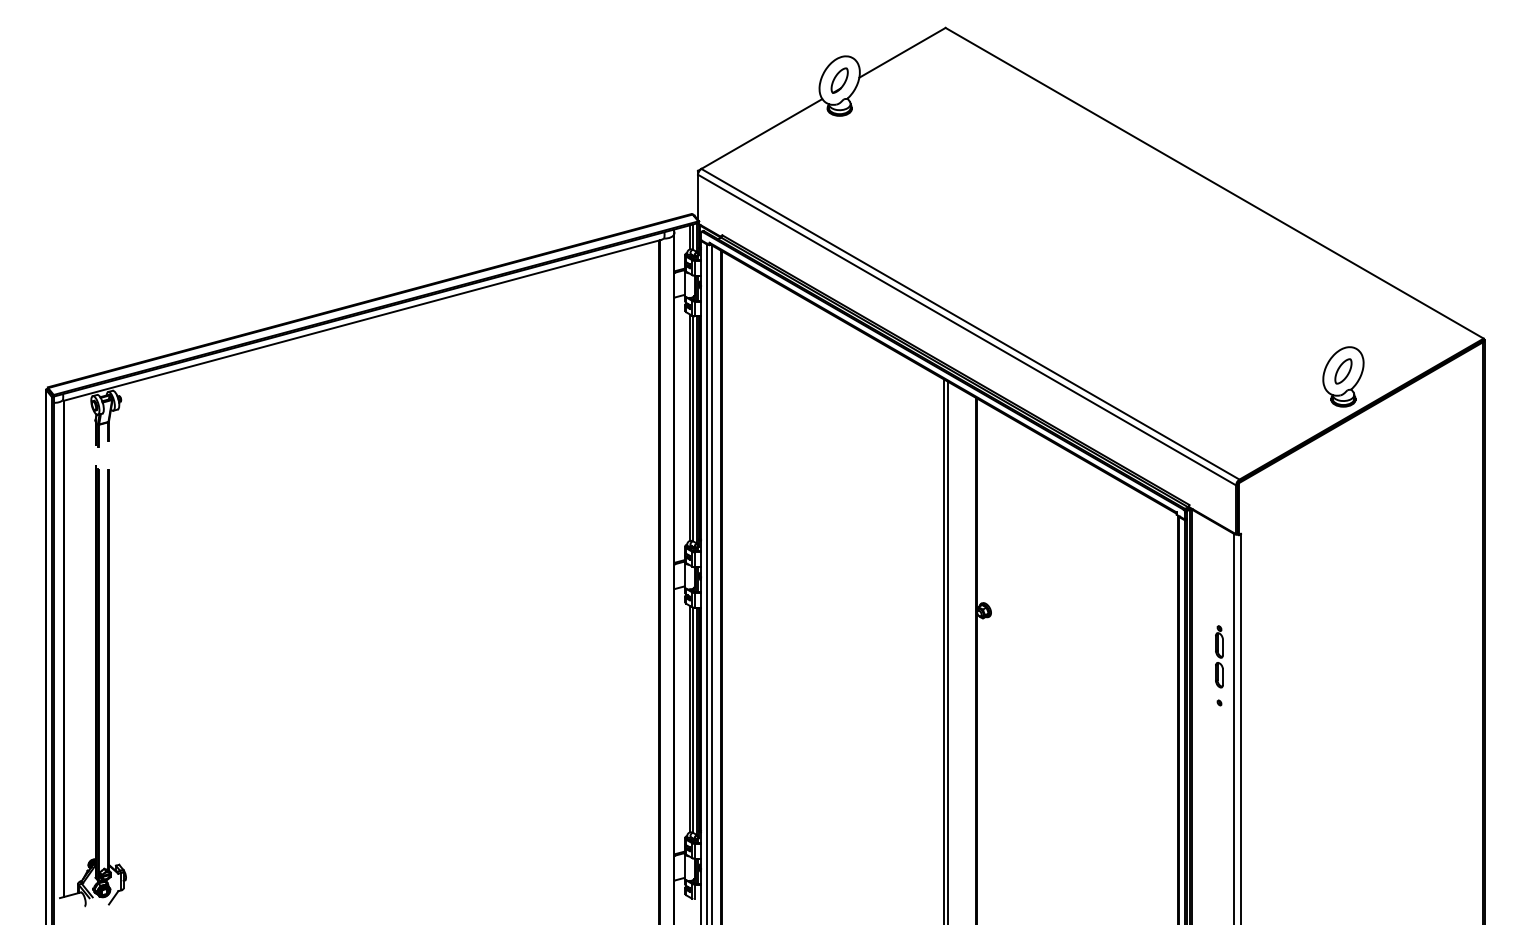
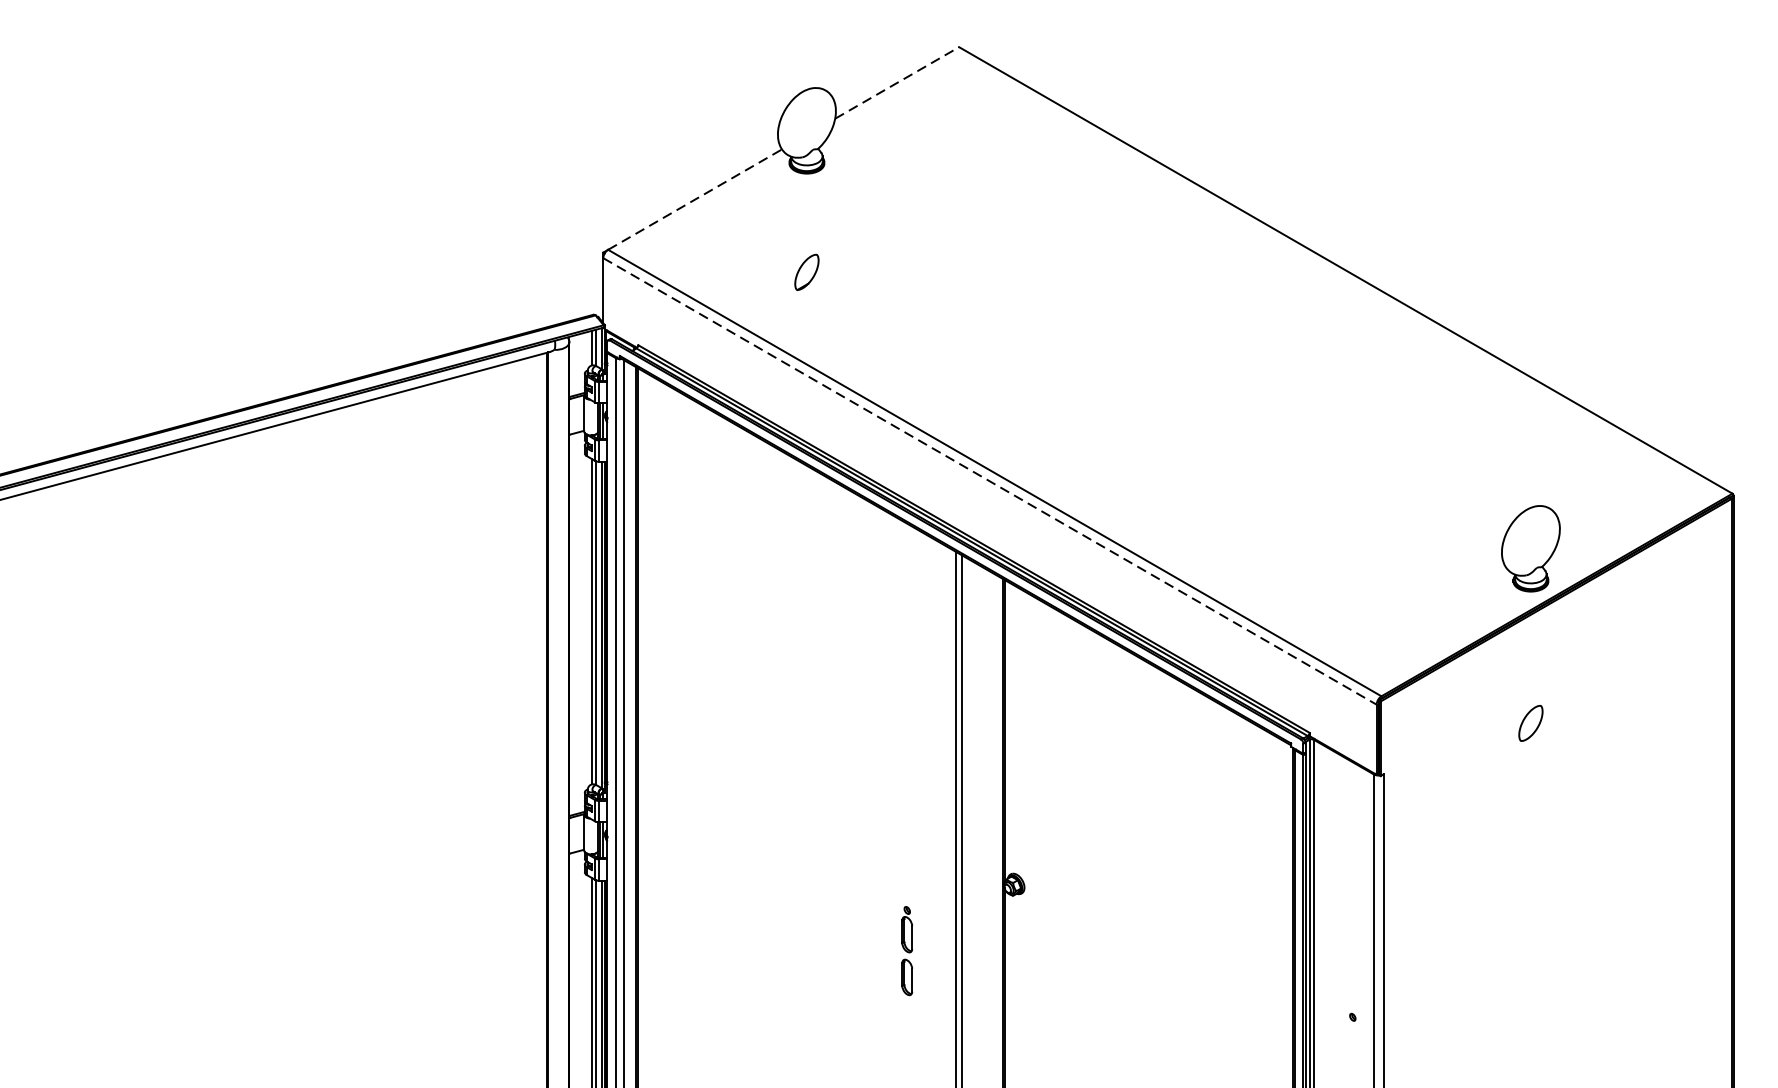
line: (902, 52) -> (897, 82), solid -> dashed
part: (839, 80) -> (806, 272), moved
line: (761, 134) -> (694, 200), solid -> dashed
line: (967, 330) -> (990, 482), solid -> dashed
part: (1343, 371) -> (1530, 723), moved
part: (1219, 656) -> (907, 950), moved

